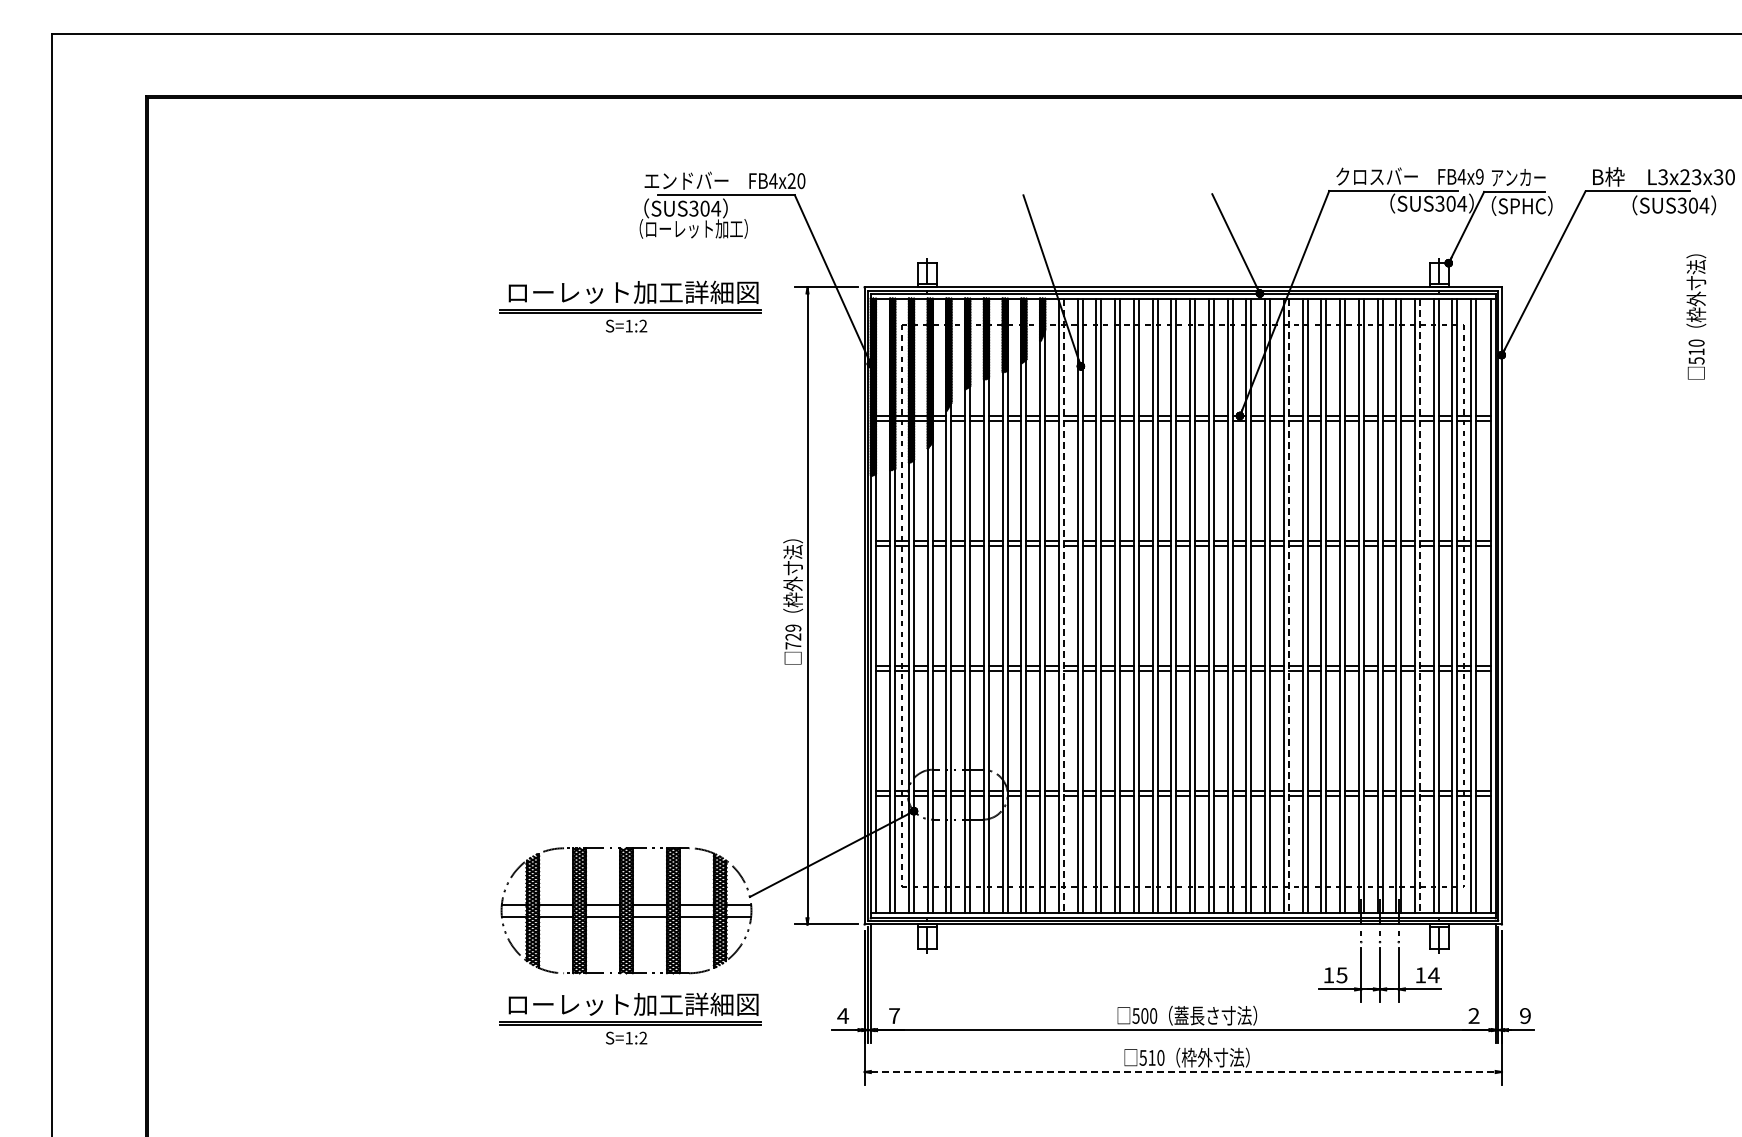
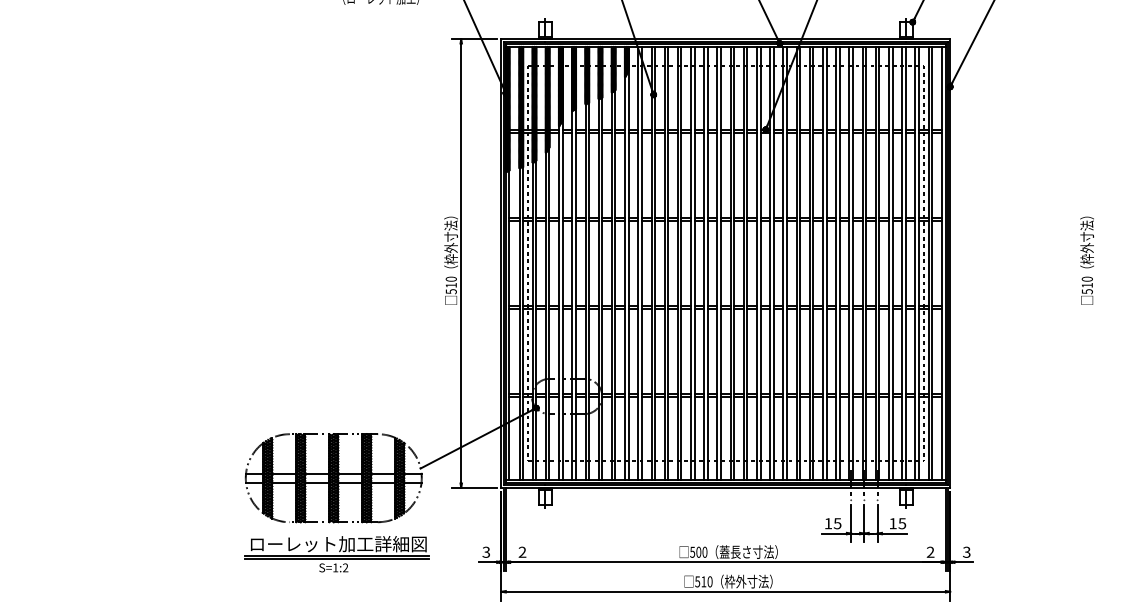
part: (630, 306) -> (336, 52), removed
text: (1696, 316) -> (1087, 260), moved
line: (1063, 606) -> (641, 263), dashed -> solid
line: (1288, 606) -> (799, 263), dashed -> solid
line: (1420, 606) -> (892, 263), dashed -> solid
text: (793, 636) -> (451, 285), 729 -> 510
text: (1433, 975) -> (902, 523), 14 -> 15
text: (894, 1015) -> (522, 551), 7 -> 2
text: (1525, 1015) -> (966, 551), 9 -> 3
text: (842, 1016) -> (485, 552), 4 -> 3
line: (1183, 1072) -> (726, 592), dashed -> solid

